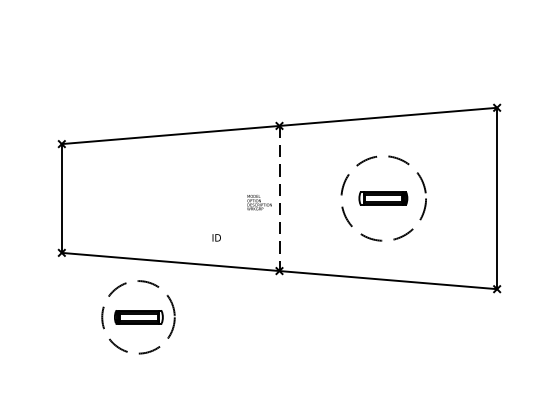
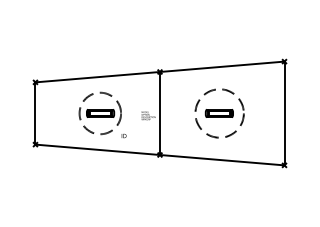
line: (280, 198) -> (160, 113), dashed -> solid
part: (137, 317) -> (99, 113), moved

